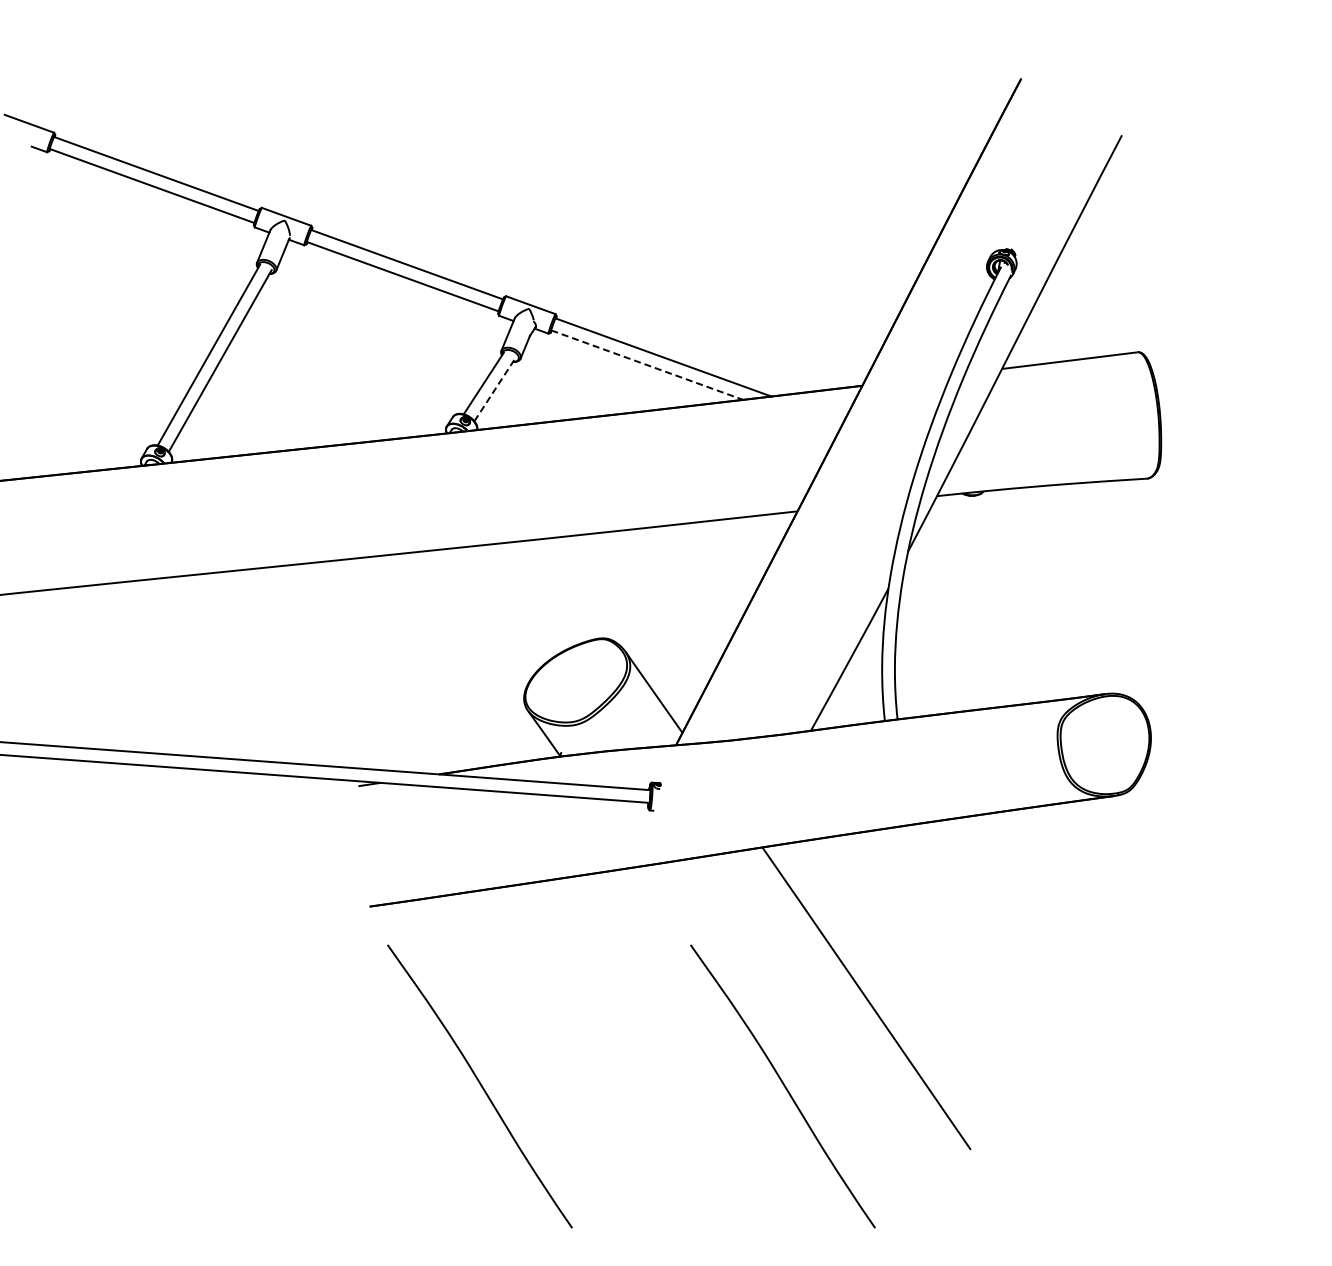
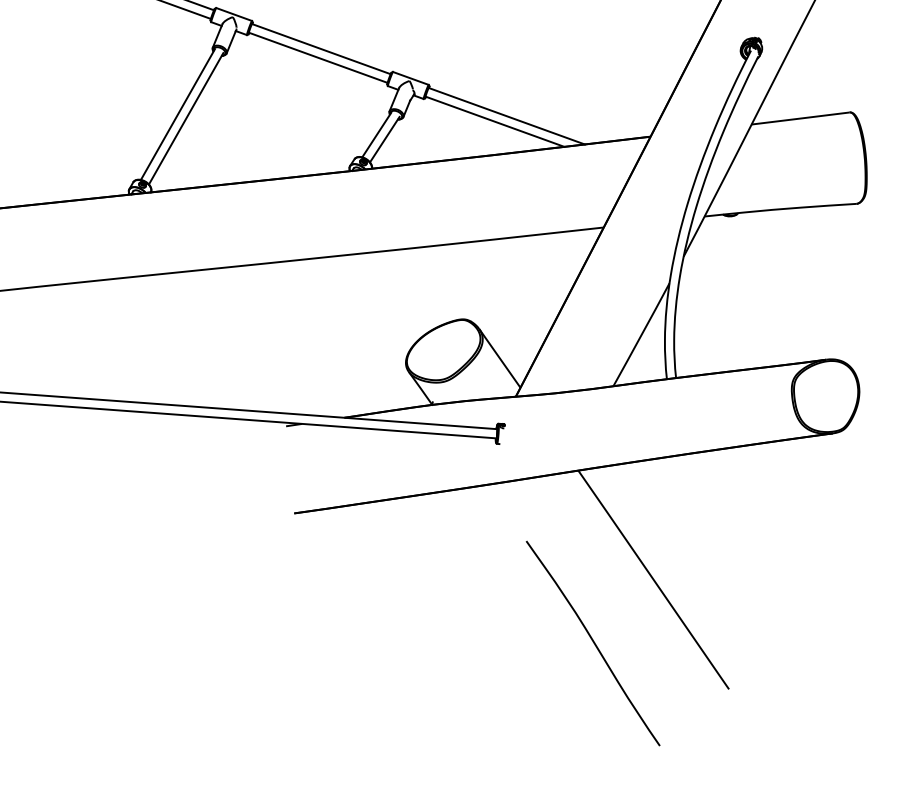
line: (647, 365) -> (495, 122), dashed -> solid
line: (495, 389) -> (385, 139), dashed -> solid
curve: (480, 1086) -> (374, 643), removed

